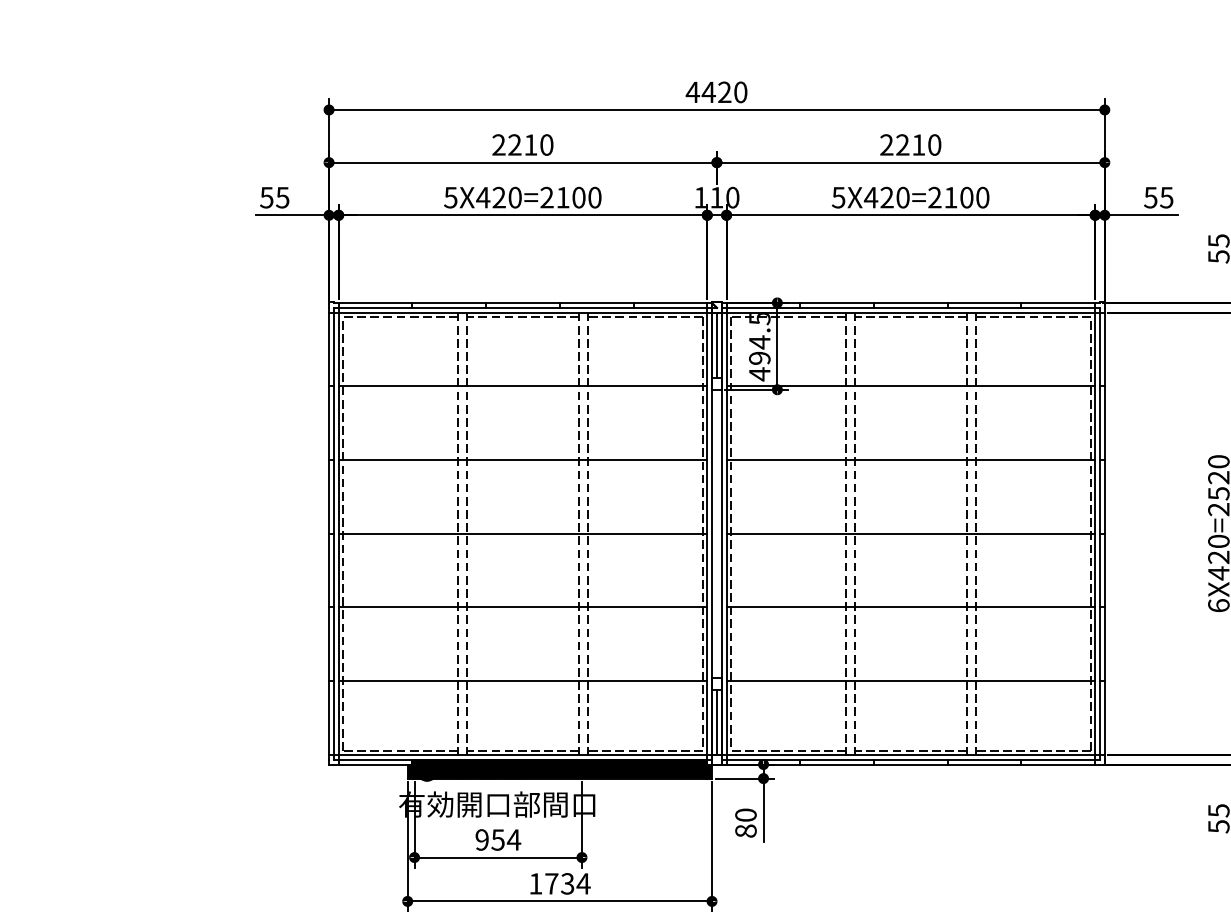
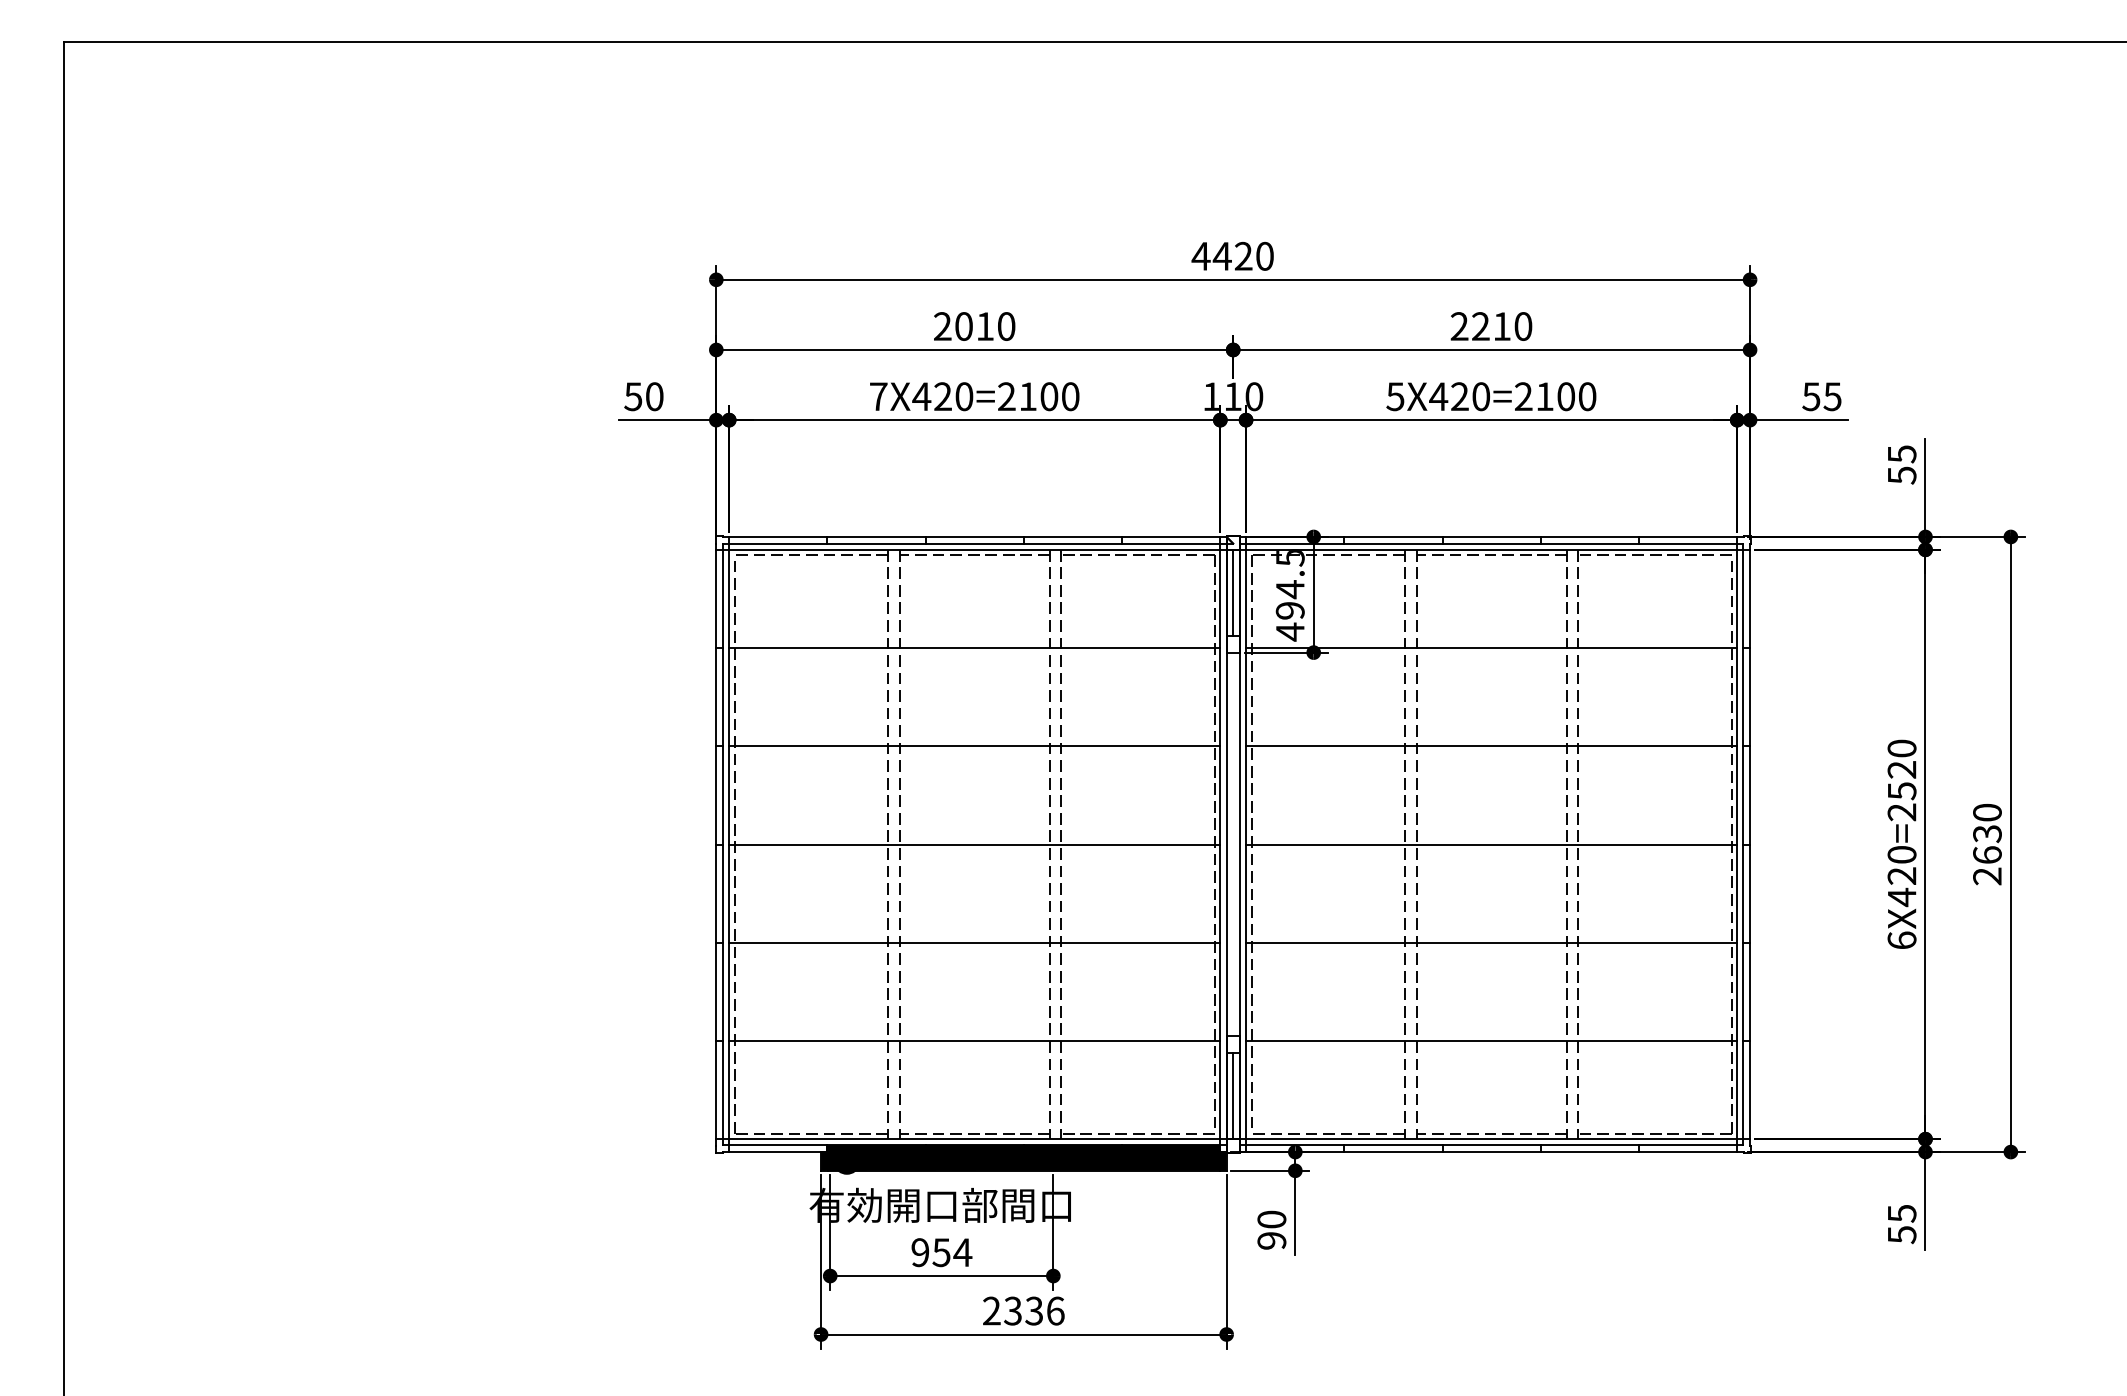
text: (514, 145) -> (963, 326), 2210 -> 2010
text: (282, 197) -> (654, 396), 55 -> 50
text: (450, 197) -> (878, 396), 5X420=2100 -> 7X420=2100
text: (745, 830) -> (1271, 1240), 80 -> 90
text: (560, 883) -> (1024, 1310), 1734 -> 2336

